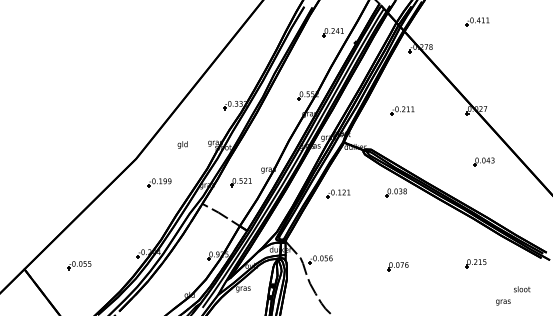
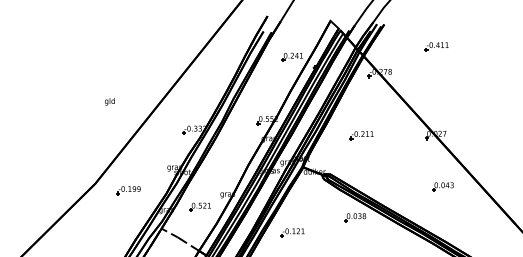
text: (182, 144) -> (109, 101), moved
part: (159, 182) -> (128, 190), moved
part: (338, 193) -> (292, 232), moved

